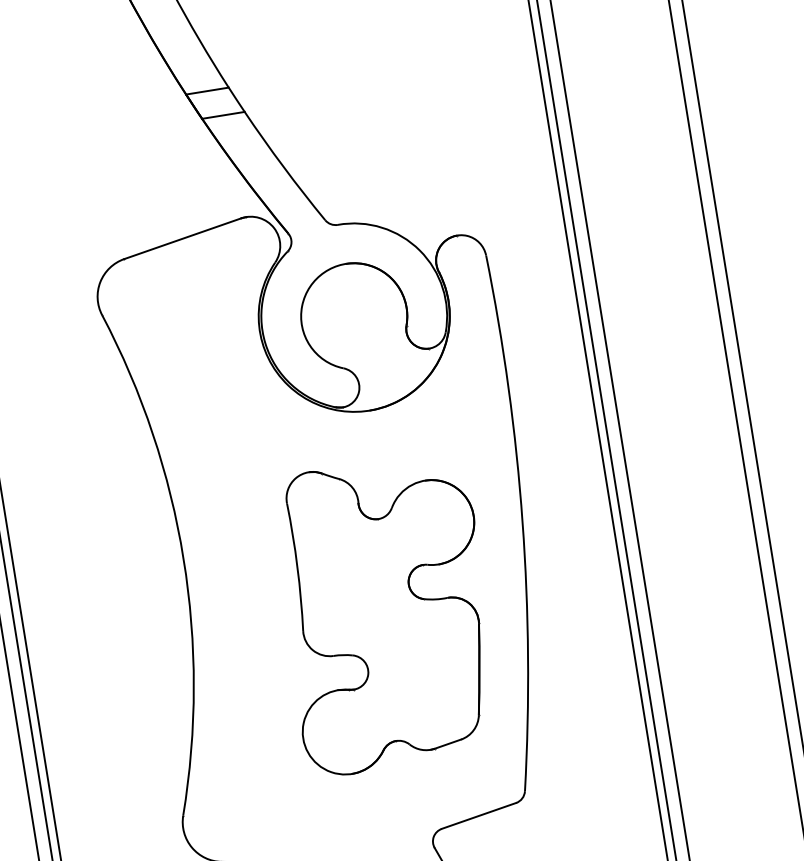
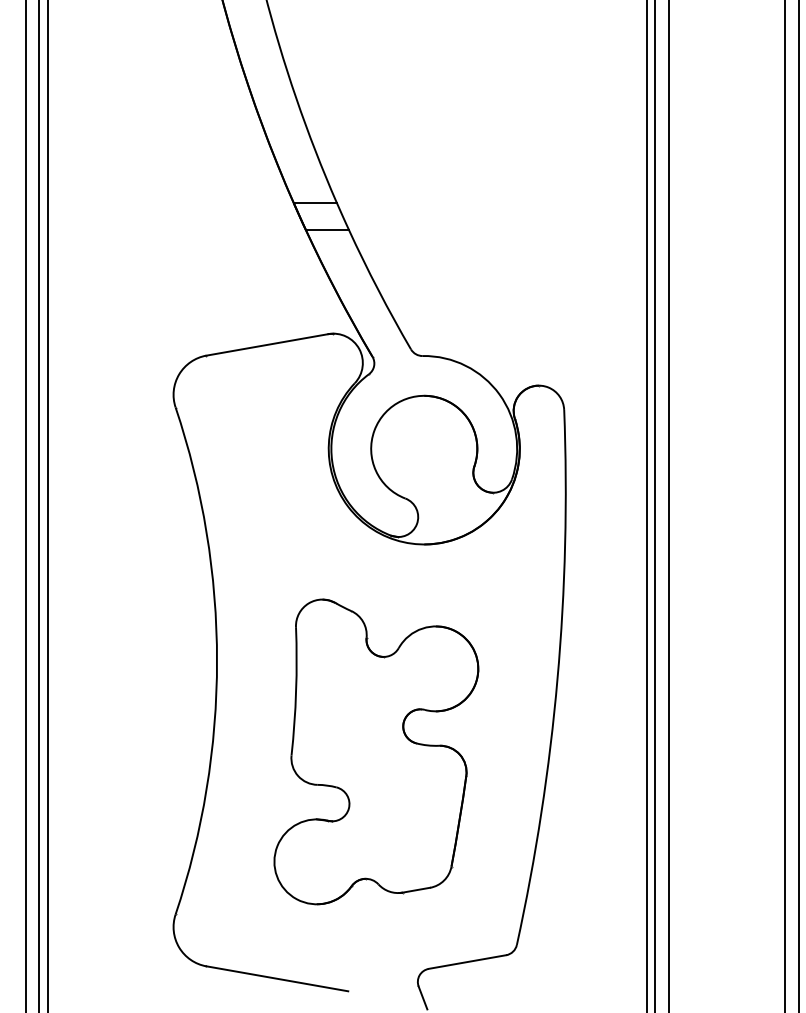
part: (386, 613) -> (376, 751), moved

